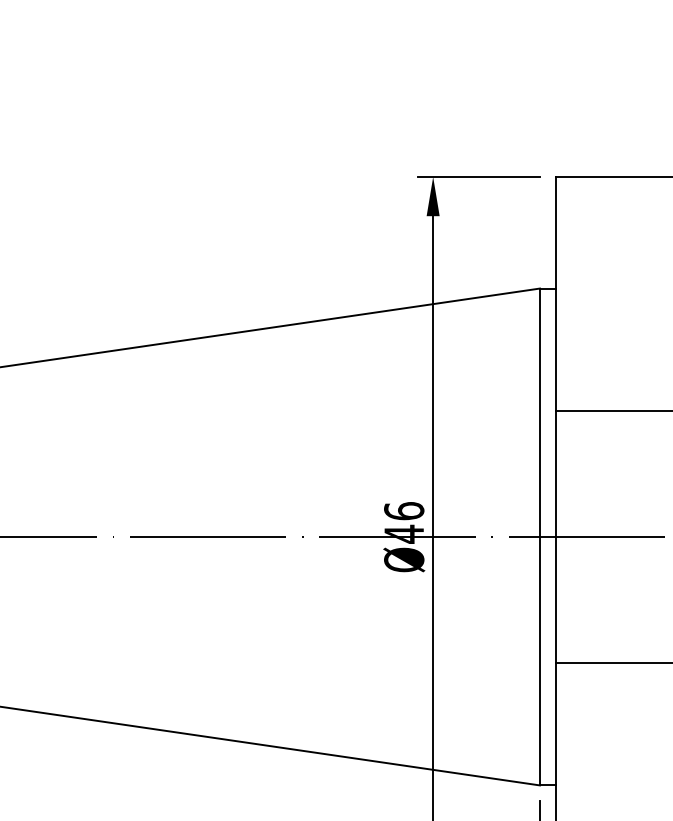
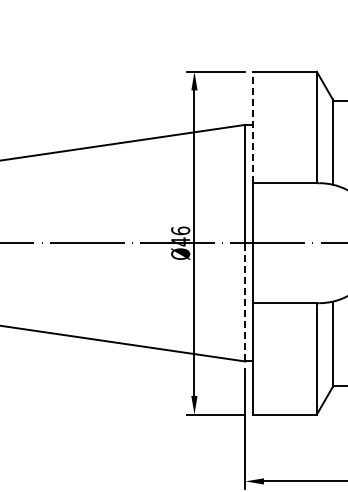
line: (555, 294) -> (252, 127), solid -> dashed
line: (540, 659) -> (245, 301), solid -> dashed

